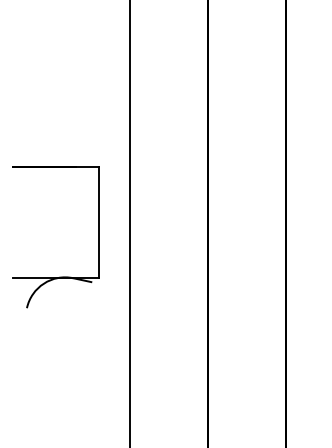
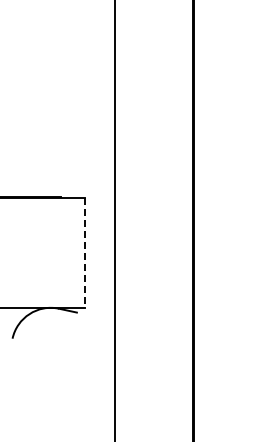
line: (98, 222) -> (84, 252), solid -> dashed

